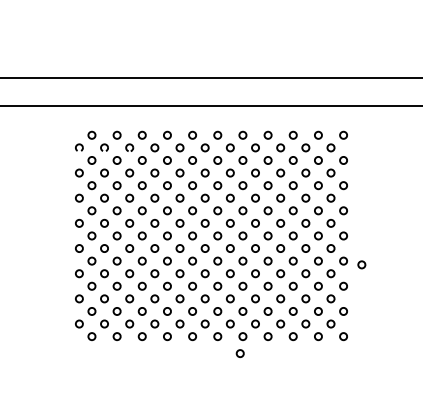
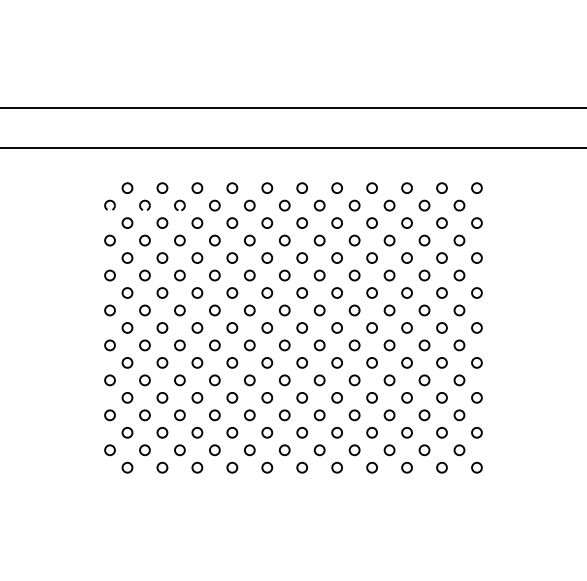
circle: (361, 264) -> (501, 367), removed
circle: (239, 353) -> (332, 491), removed

